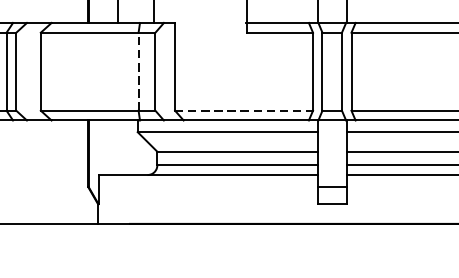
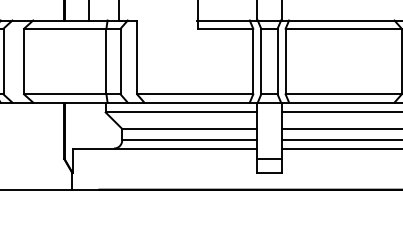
line: (138, 71) -> (106, 61), dashed -> solid
line: (244, 110) -> (195, 94), dashed -> solid

